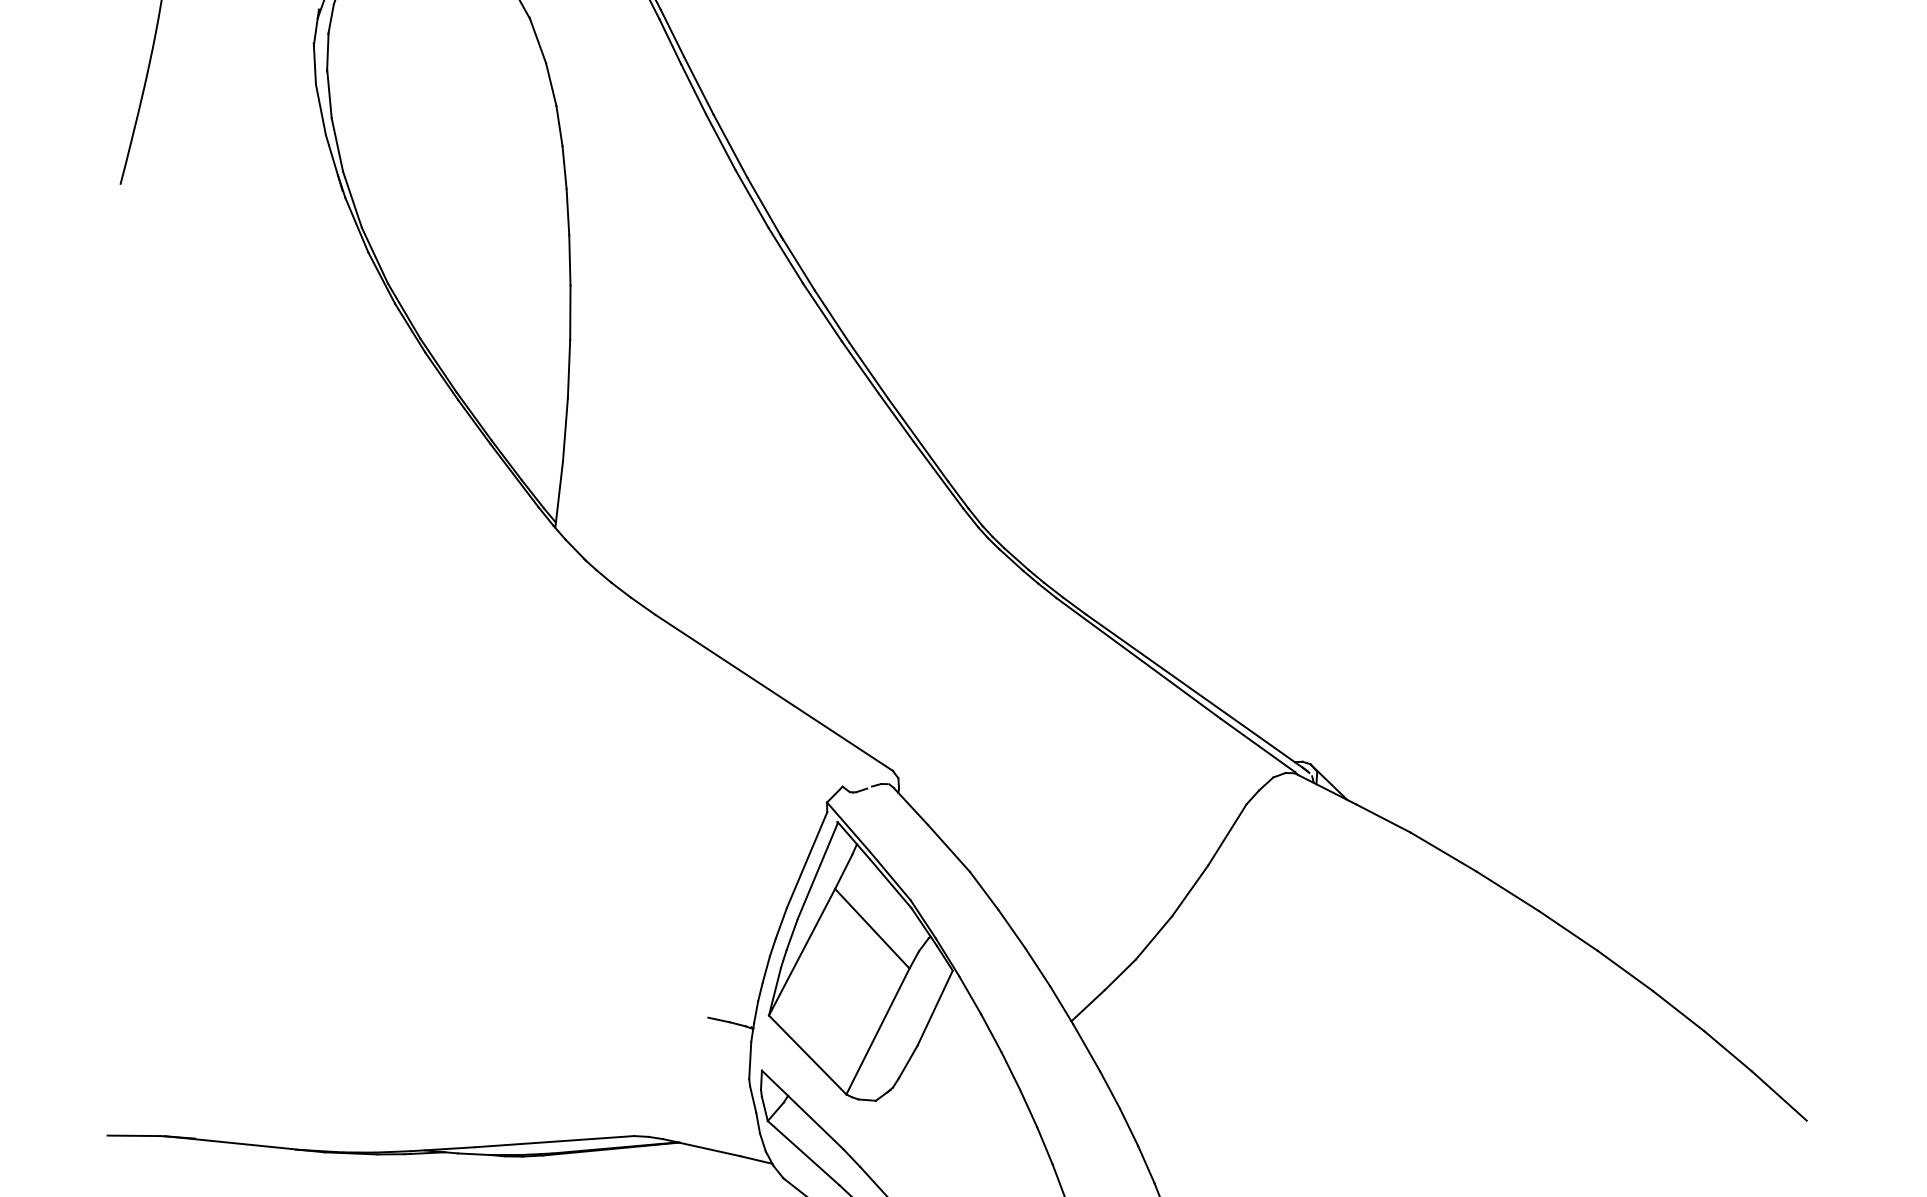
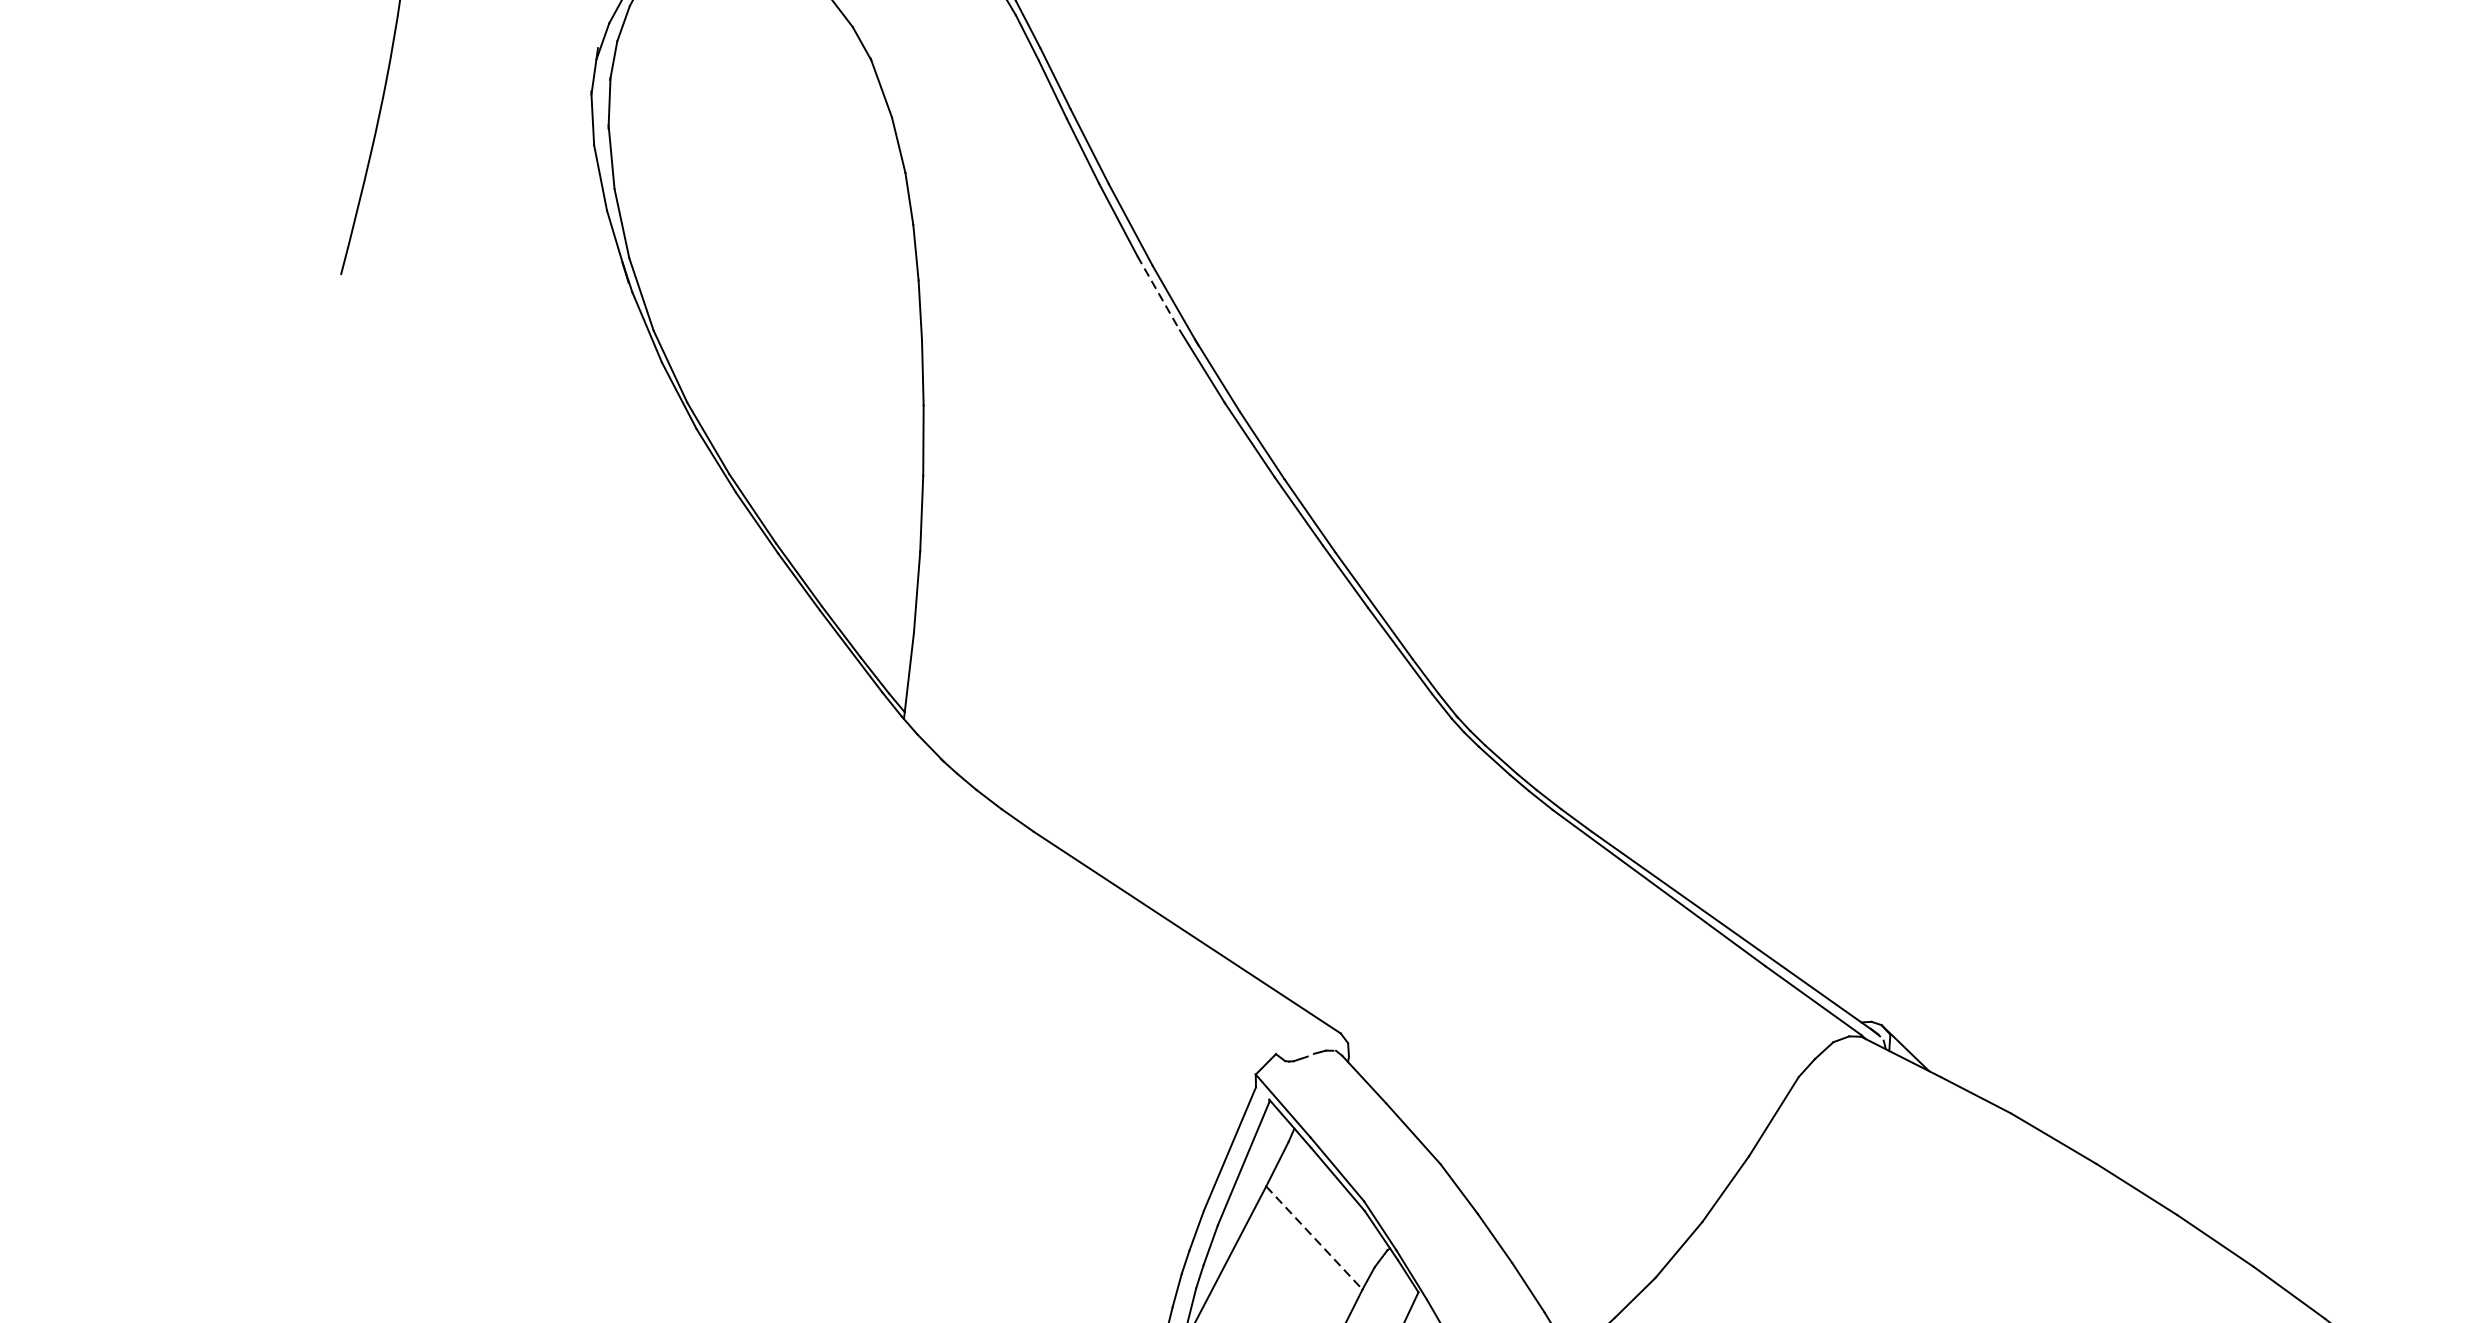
line: (752, 199) -> (1159, 293), solid -> dashed
line: (872, 929) -> (1314, 1238), solid -> dashed

